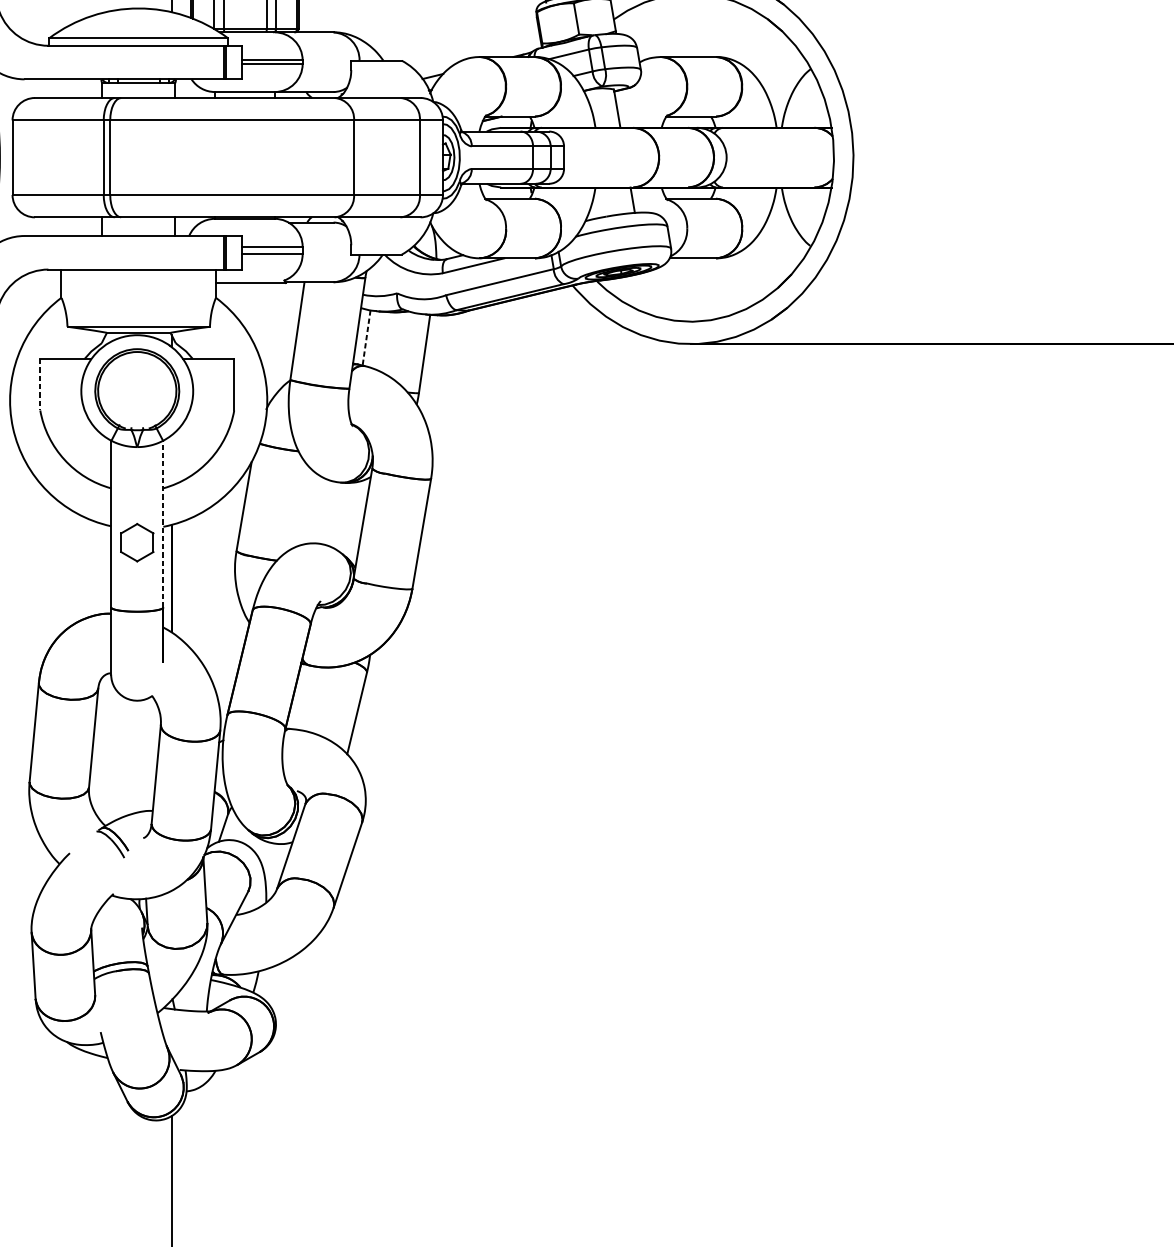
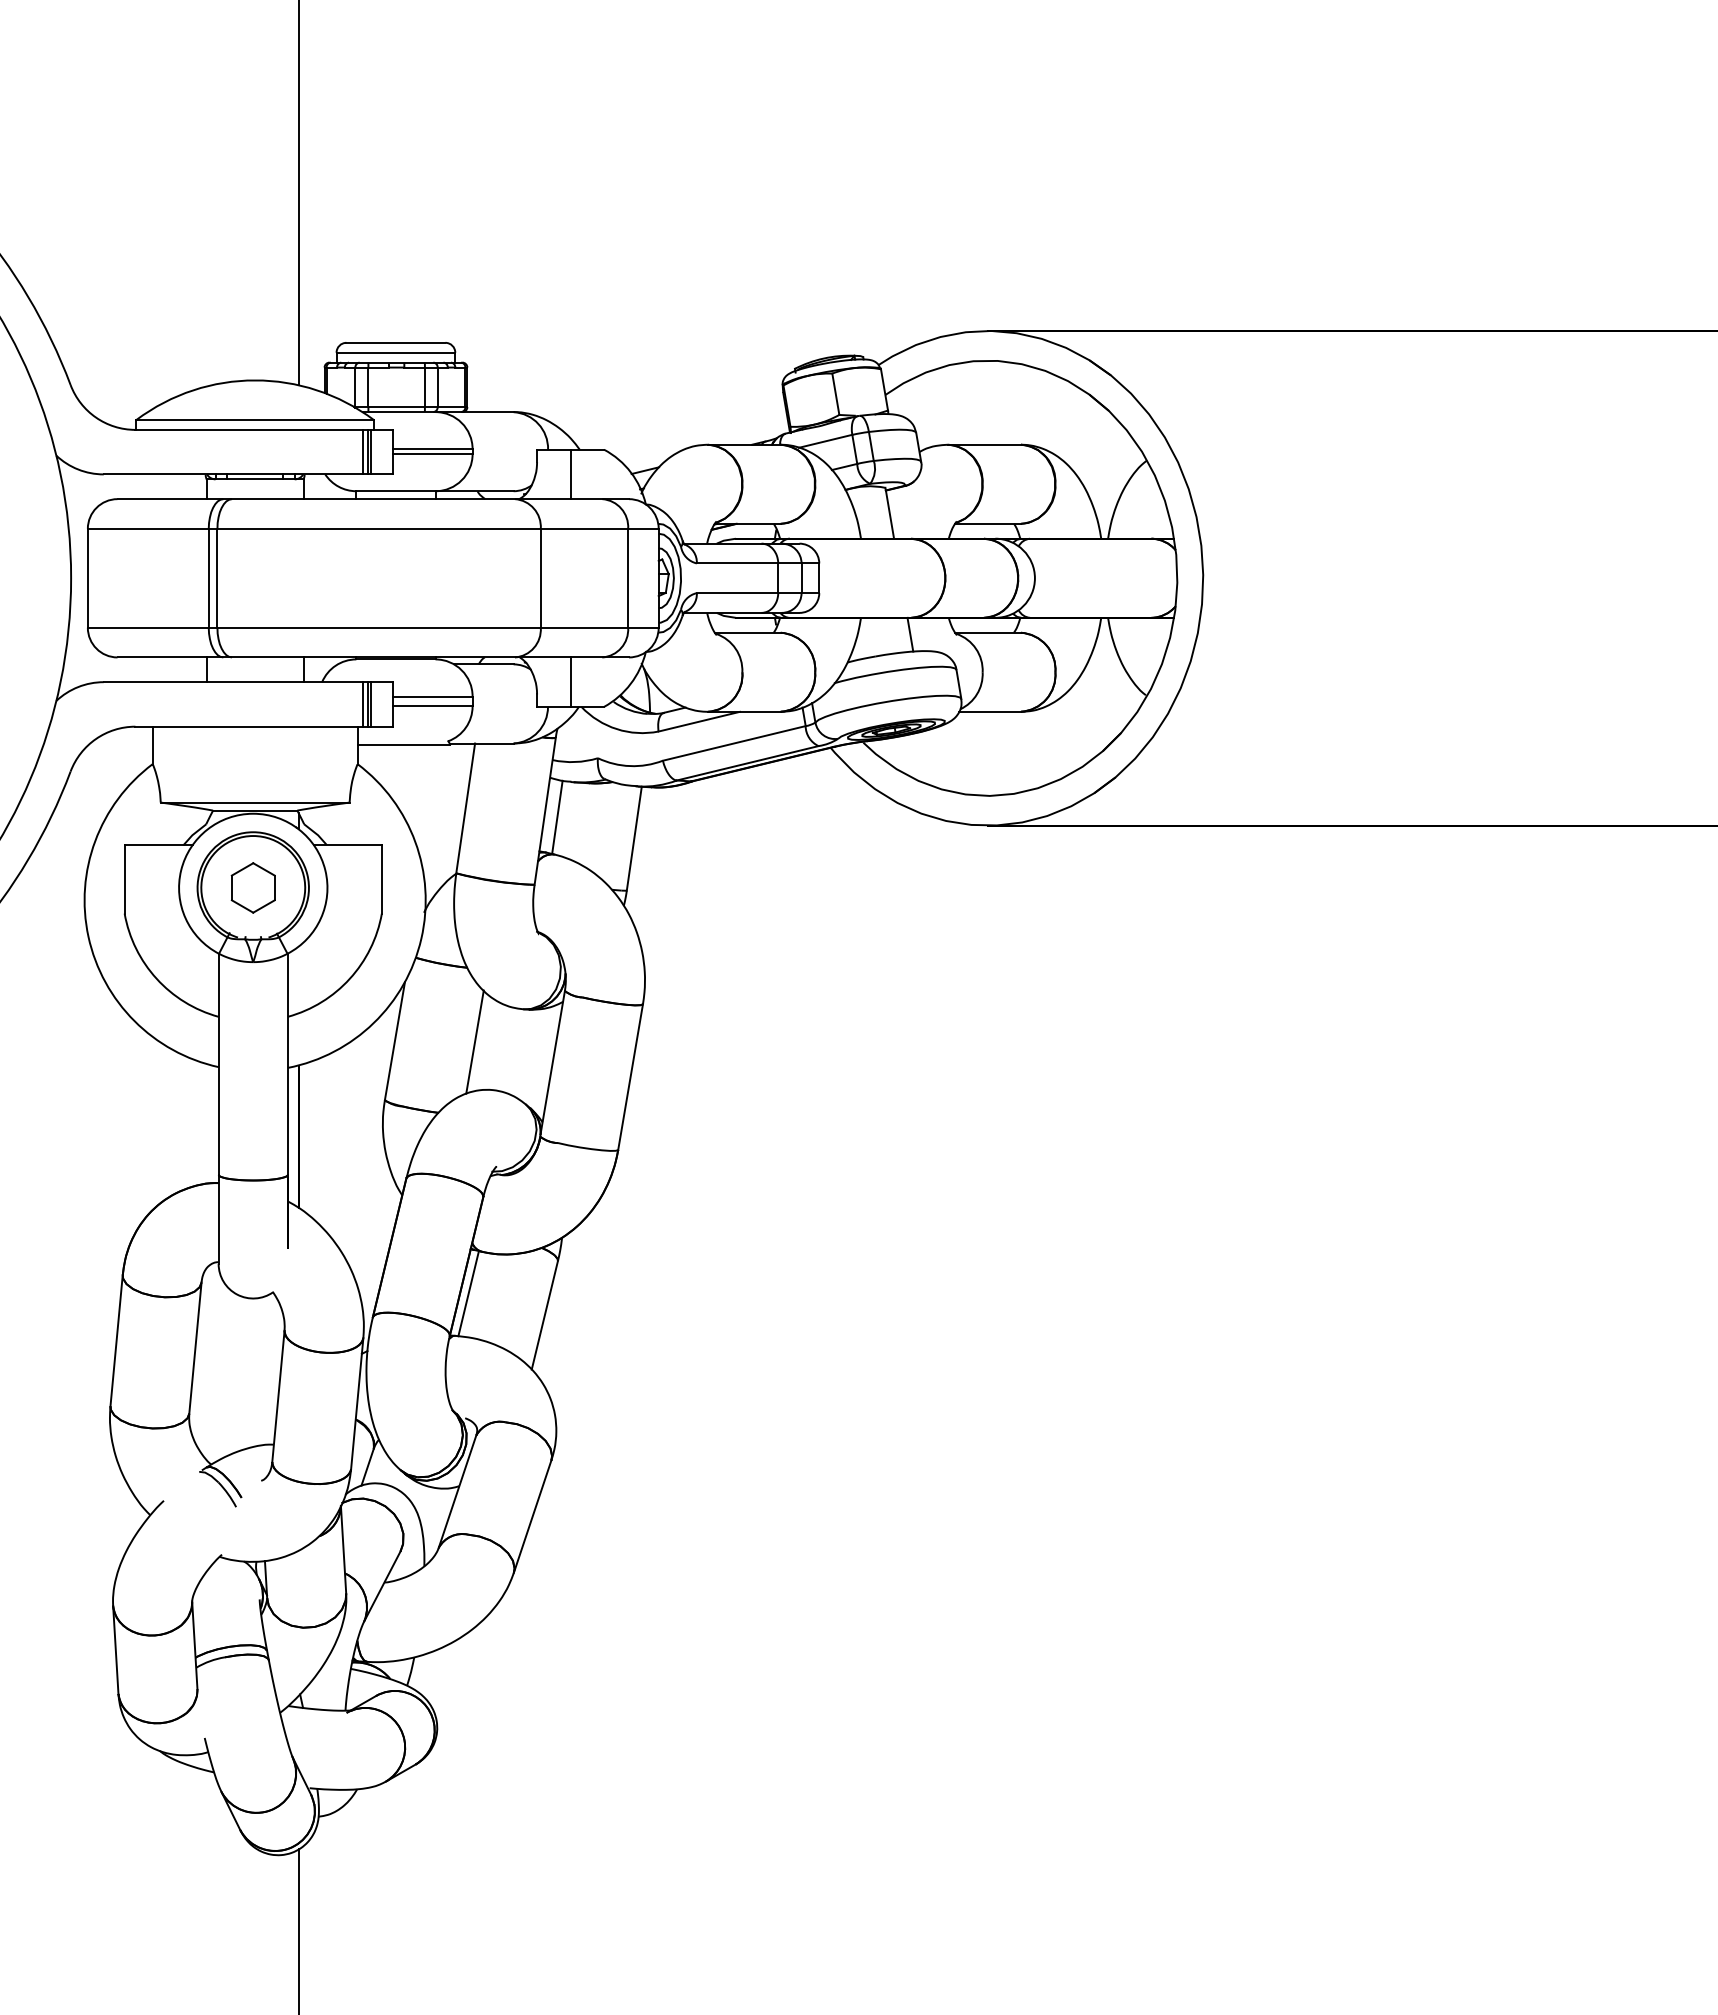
line: (220, 62) -> (363, 451), added
line: (376, 79) -> (570, 474), added
line: (376, 235) -> (570, 681), added
line: (220, 252) -> (363, 704), added
line: (366, 338) -> (557, 817), dashed -> solid
line: (40, 384) -> (124, 879), dashed -> solid
line: (304, 506) -> (474, 1041), added
line: (163, 524) -> (287, 1064), dashed -> solid
part: (136, 542) -> (252, 887), moved
line: (299, 696) -> (468, 1293), added

